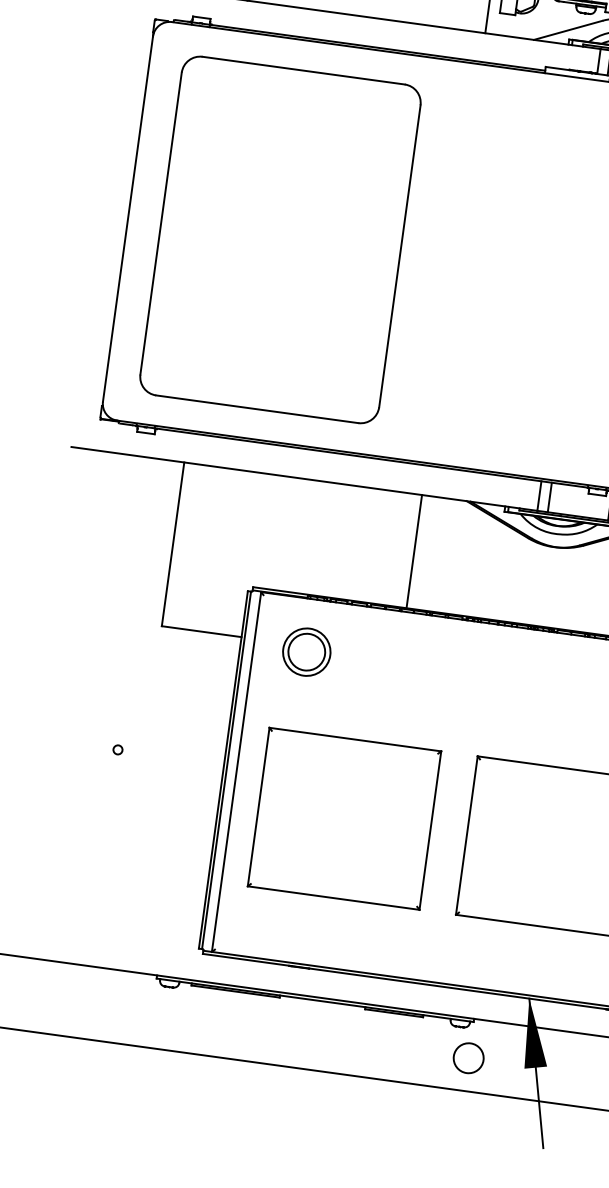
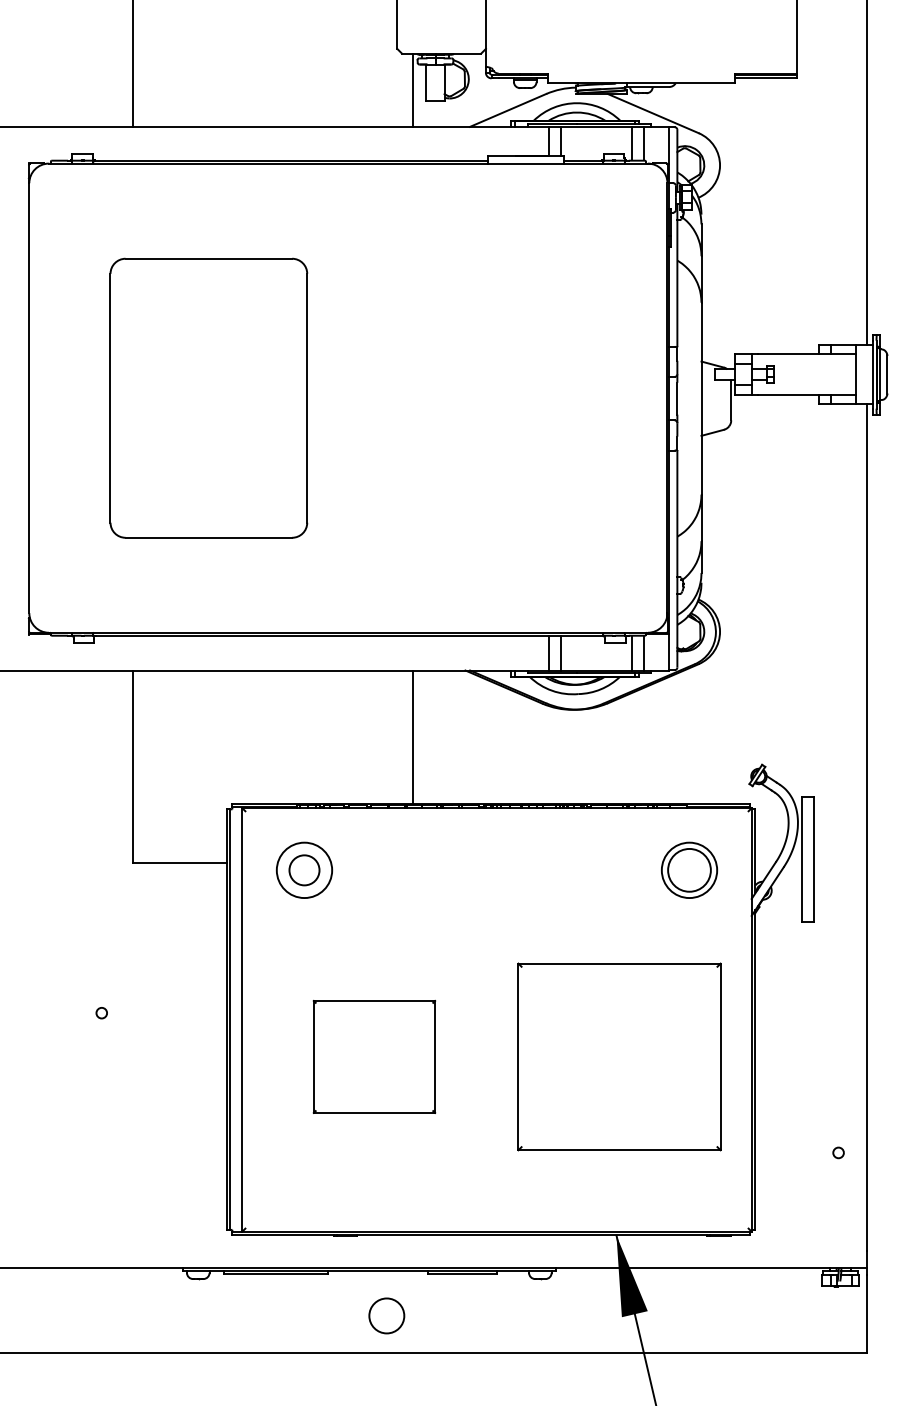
part: (280, 240) -> (208, 398), size x0.7
circle: (306, 651) -> (304, 869), size x0.7
part: (344, 818) -> (374, 1056), size x0.6
circle: (468, 1057) -> (386, 1315), moved

